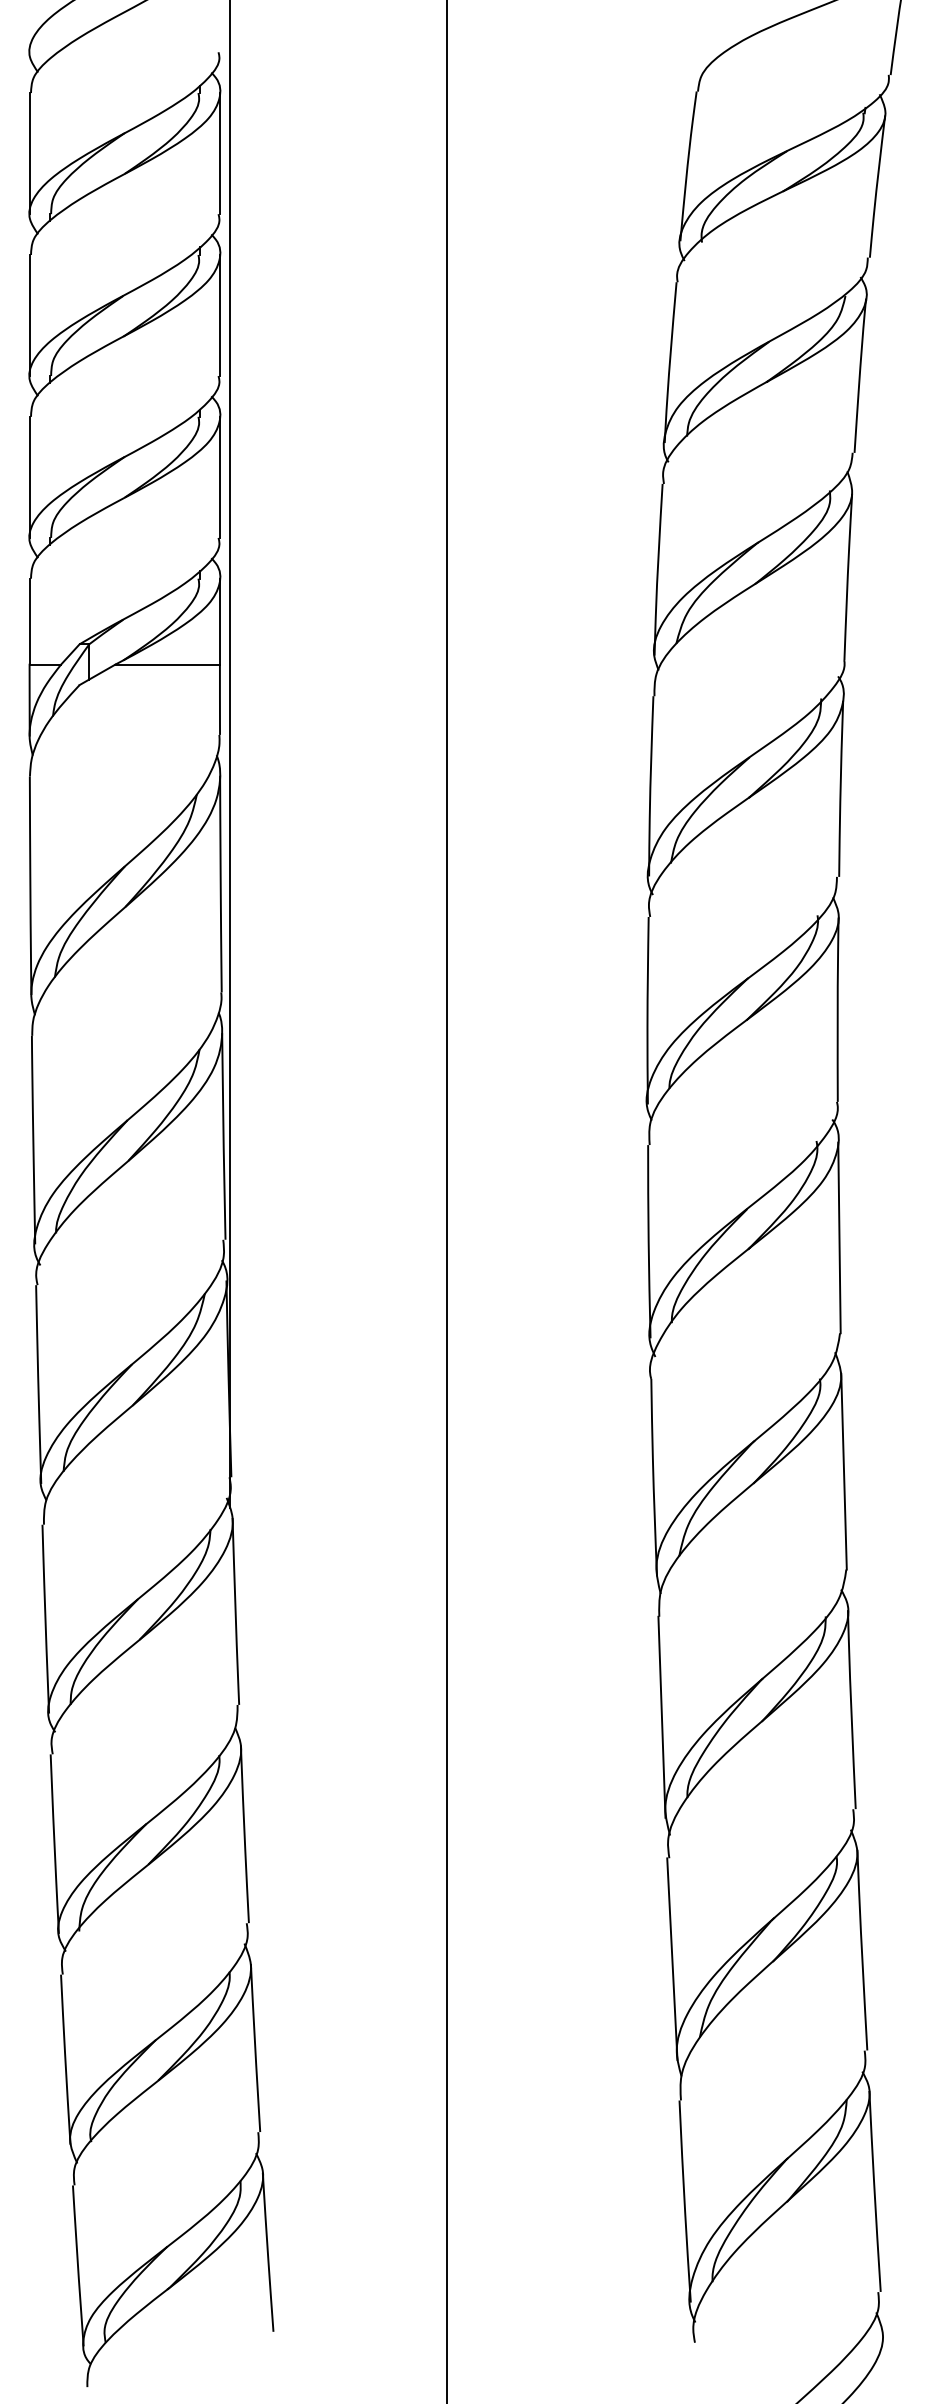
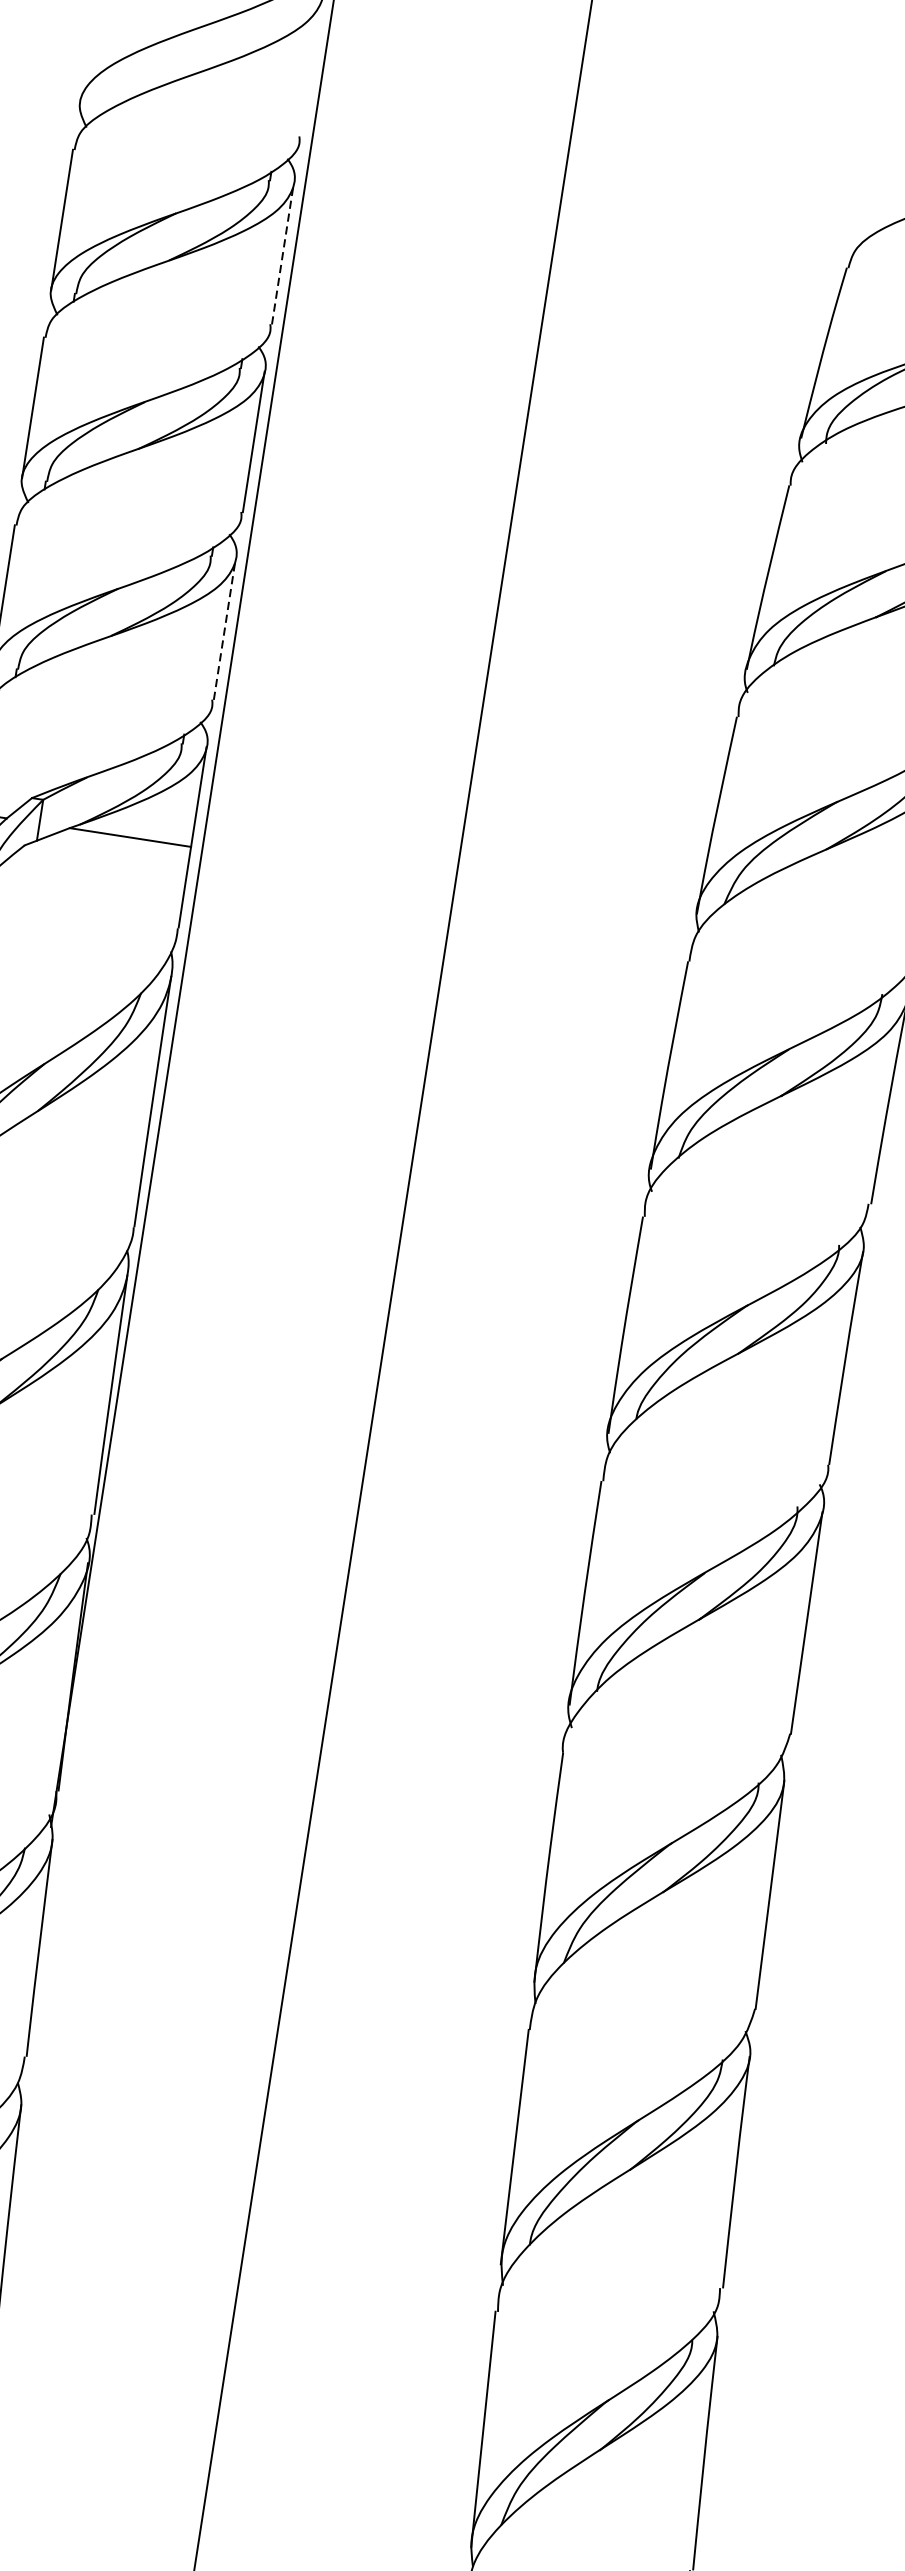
line: (219, 153) -> (282, 254), solid -> dashed
line: (219, 477) -> (224, 629), solid -> dashed

